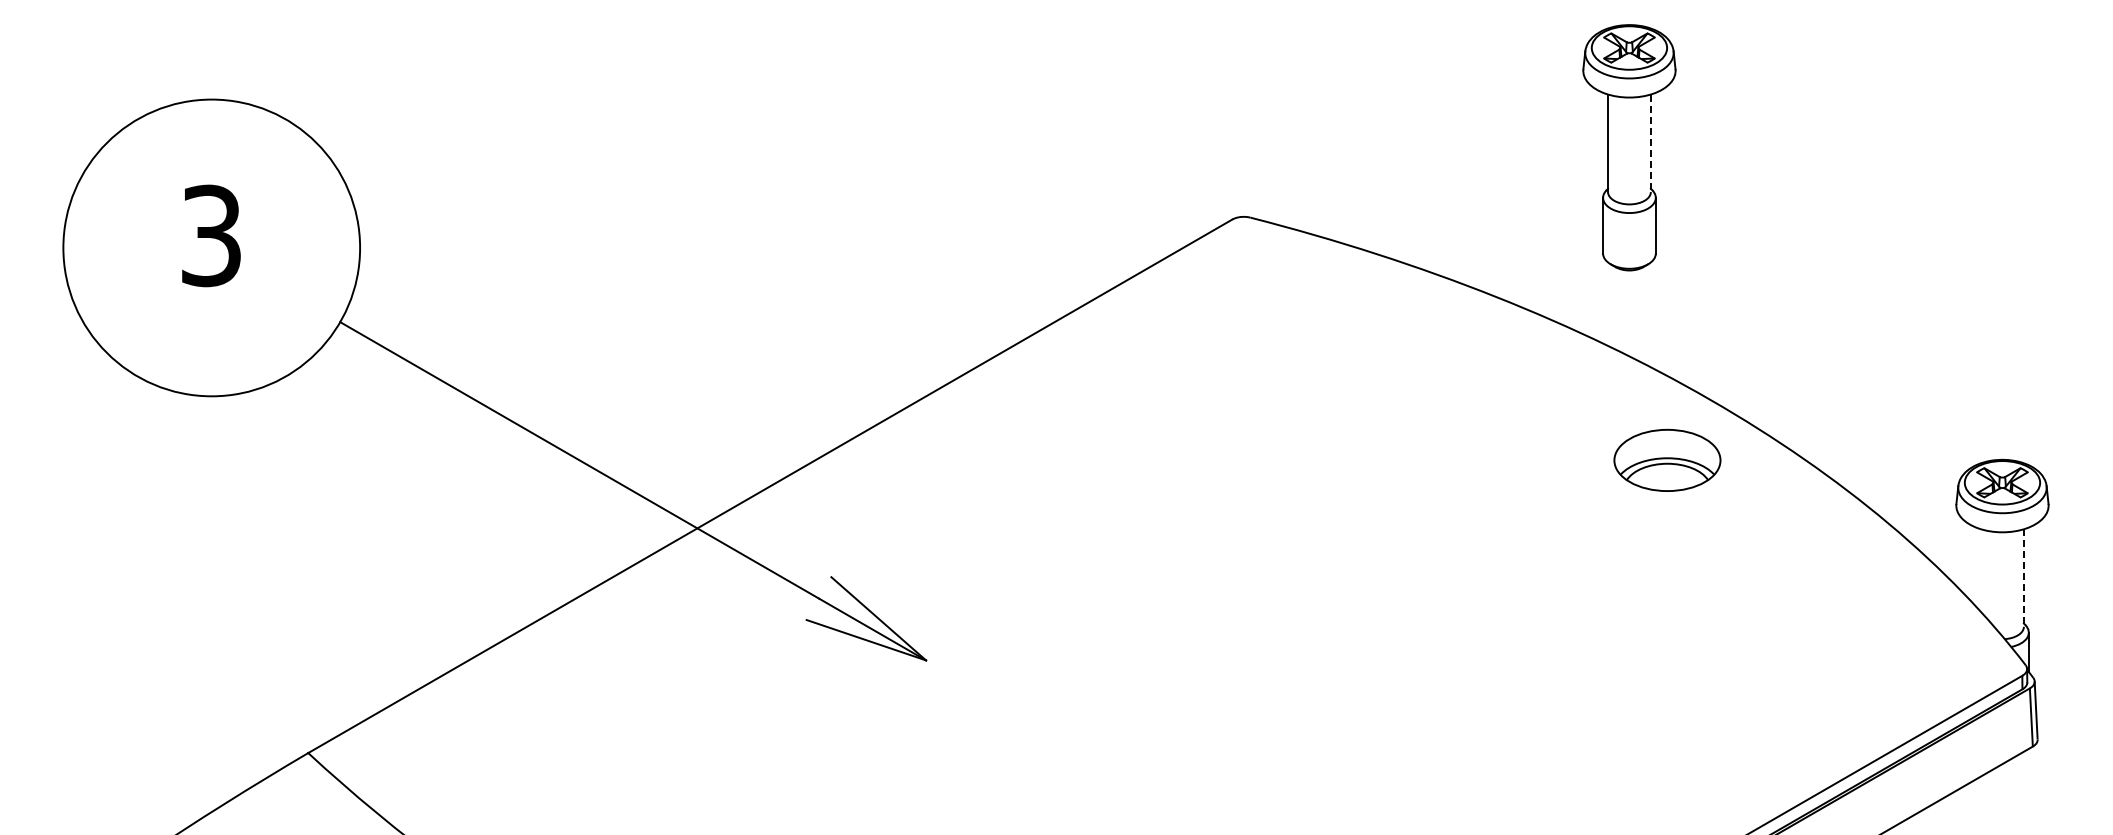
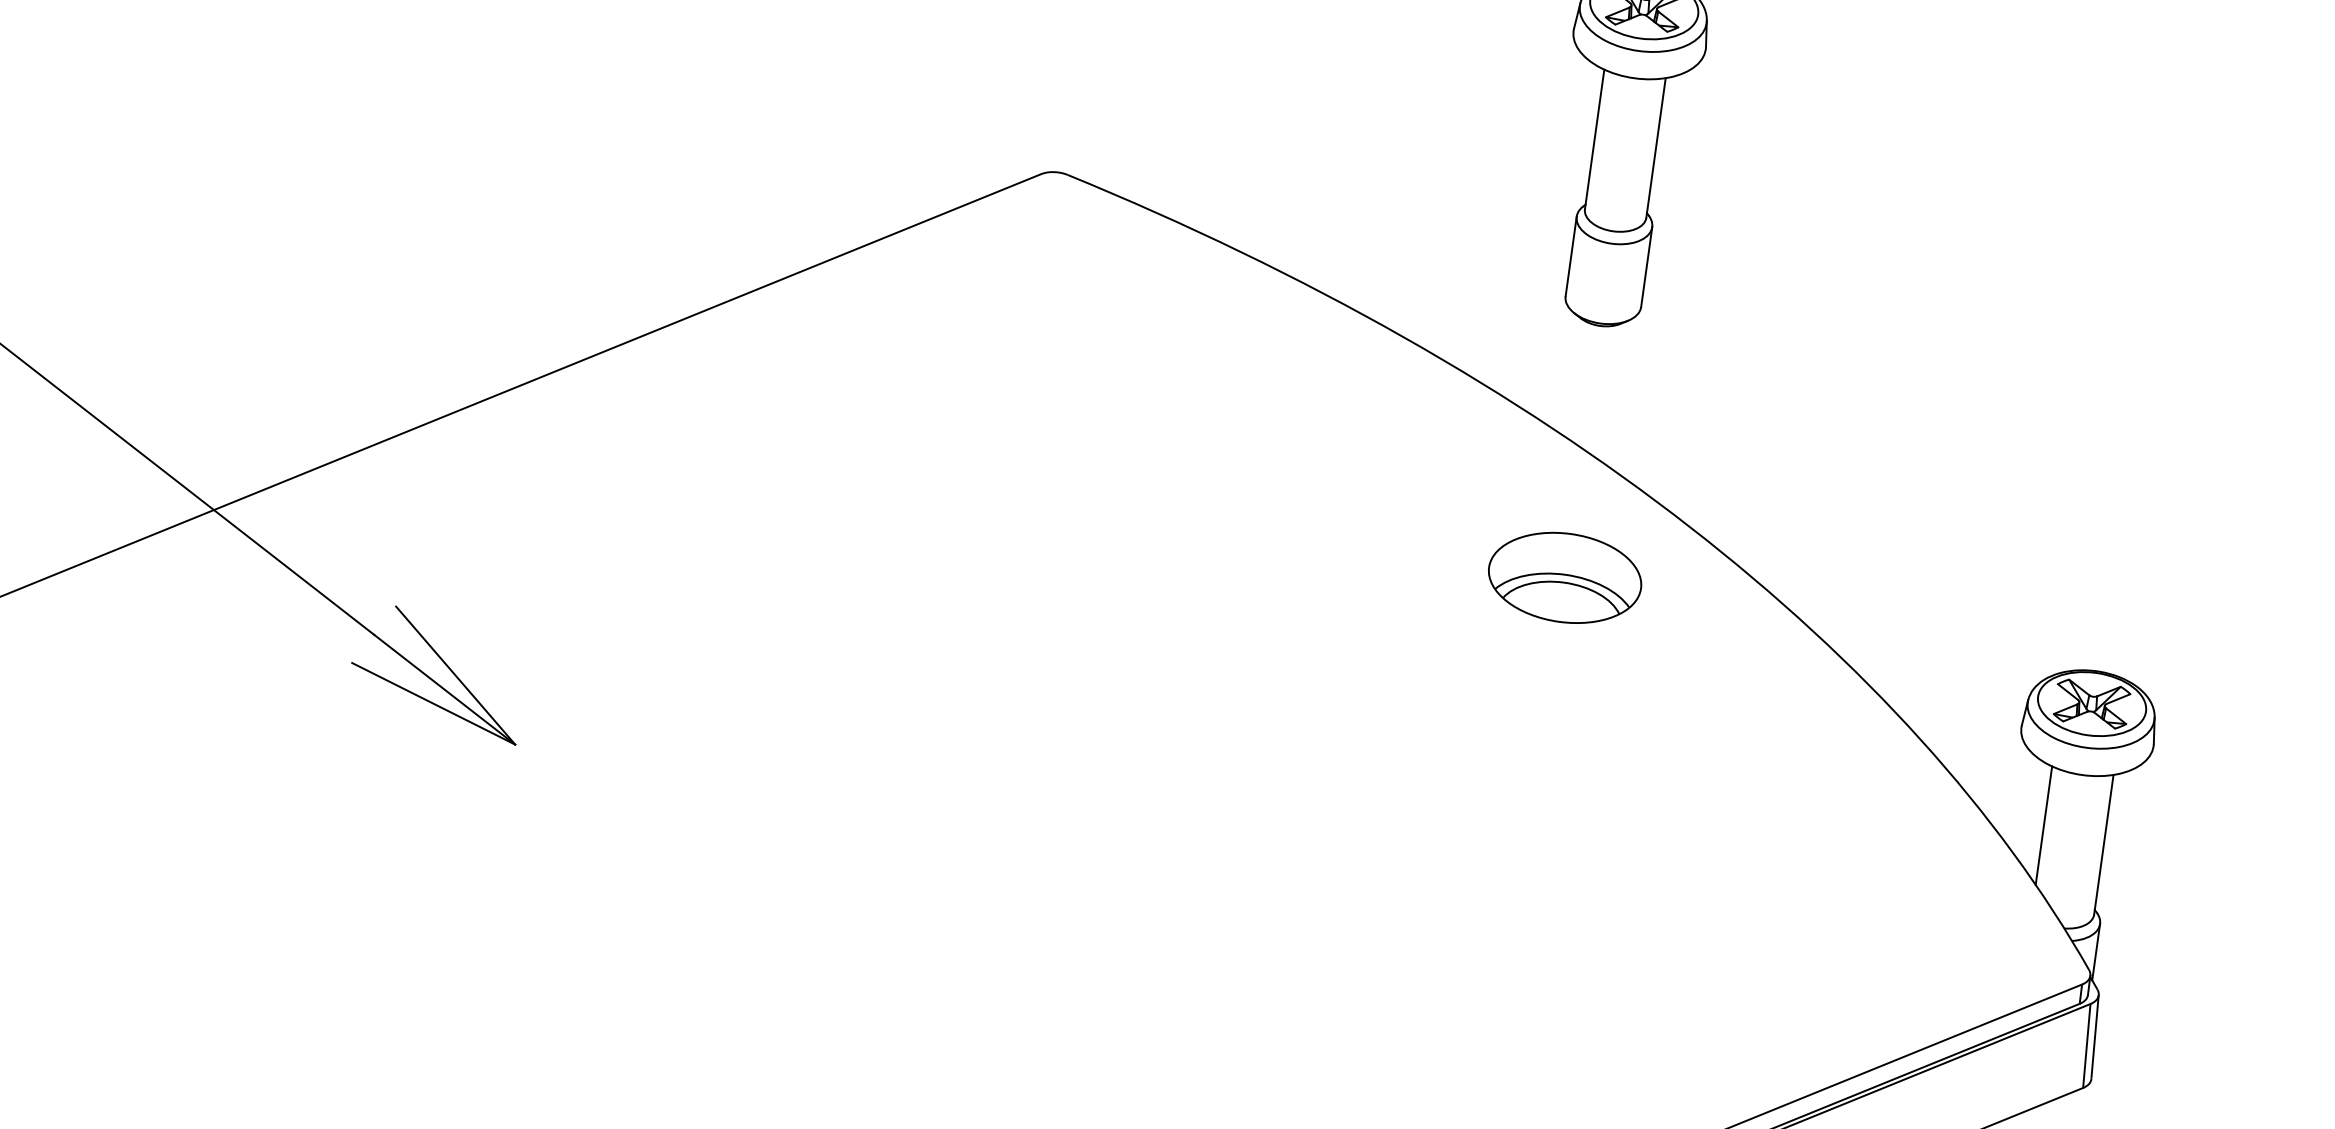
line: (1650, 143) -> (1655, 148), dashed -> solid
part: (1667, 459) -> (1565, 576), moved
line: (1981, 570) -> (2044, 825), added
line: (2023, 578) -> (2103, 845), dashed -> solid

